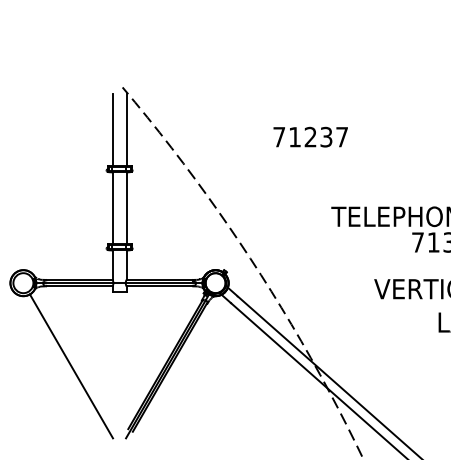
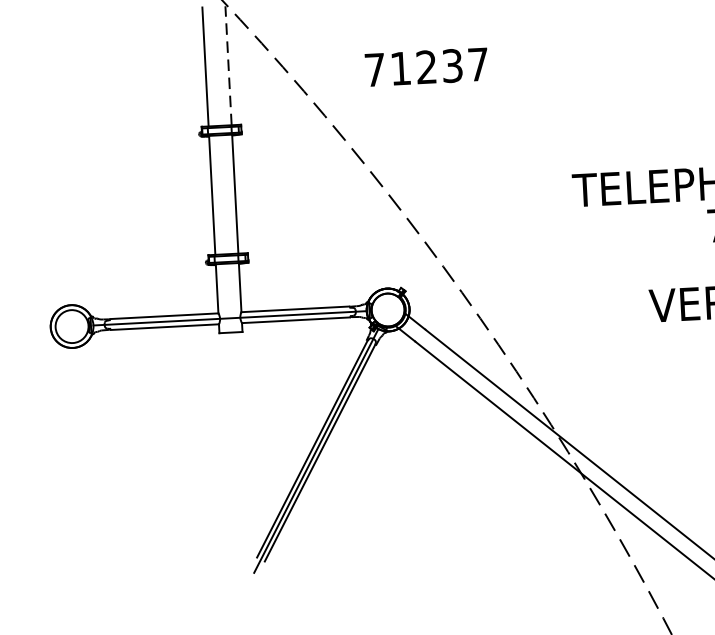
line: (126, 129) -> (228, 65), solid -> dashed
text: (310, 136) -> (426, 66), moved
line: (71, 366) -> (158, 459), removed

